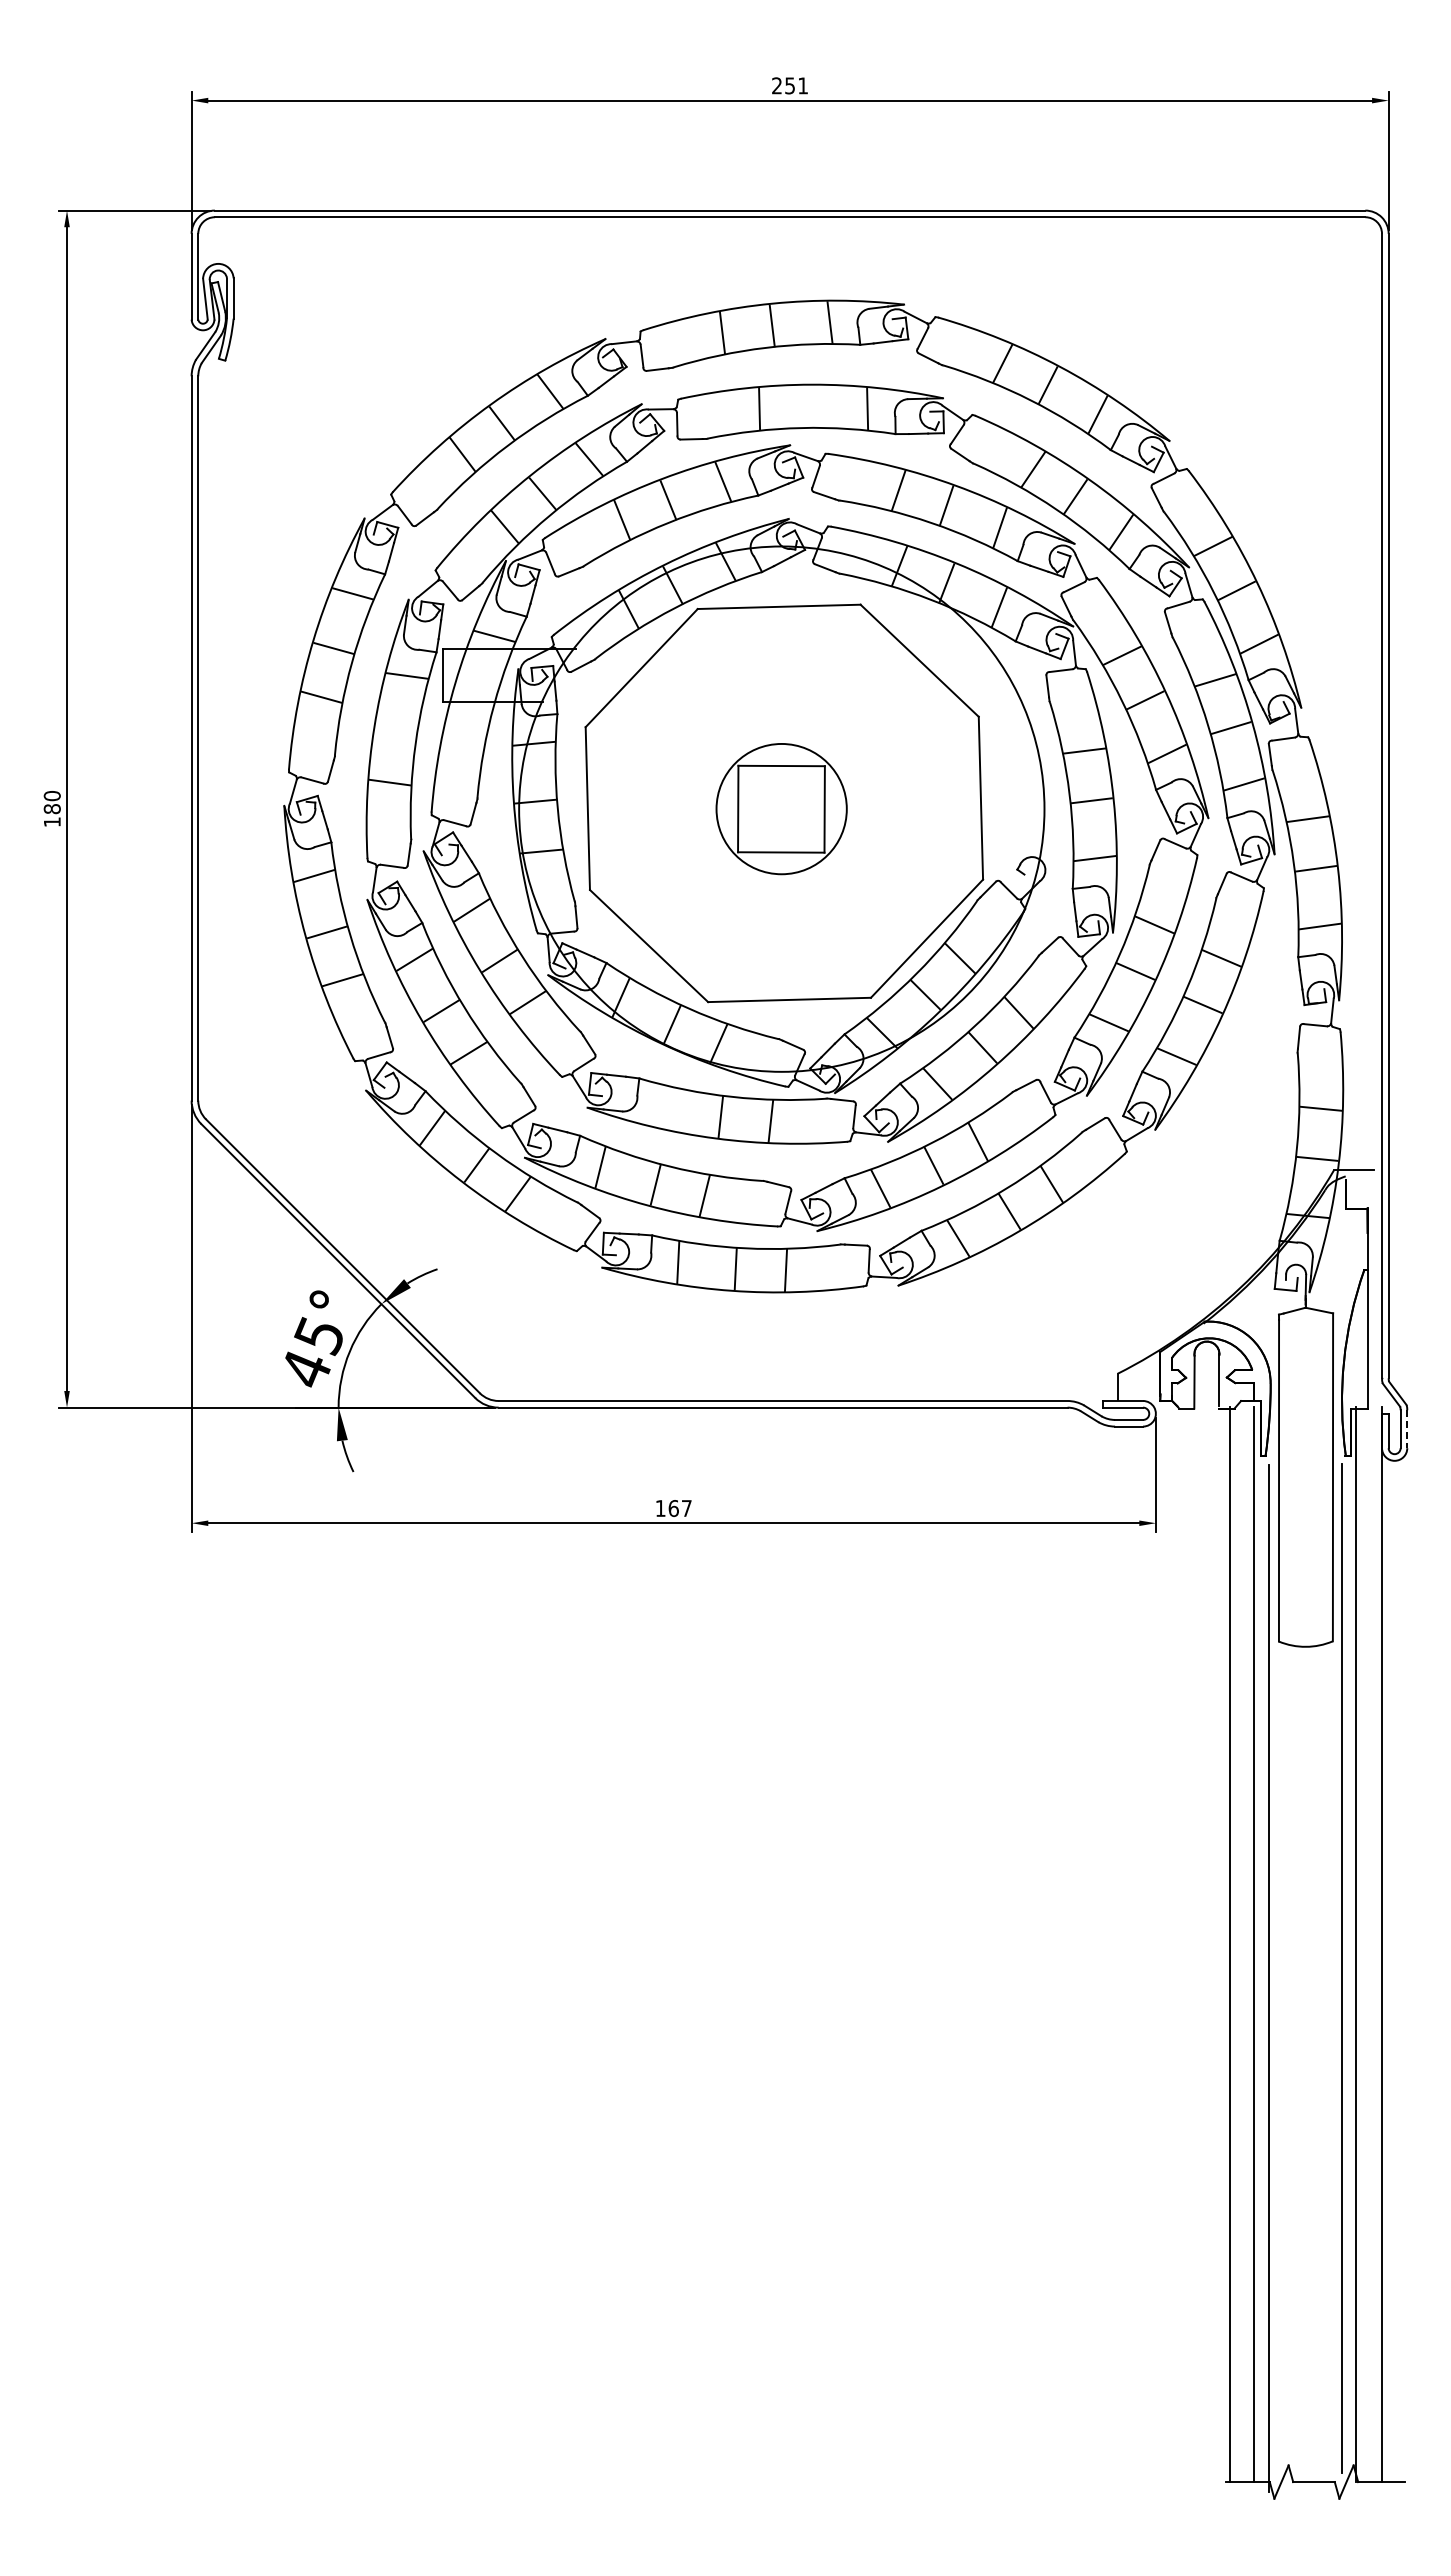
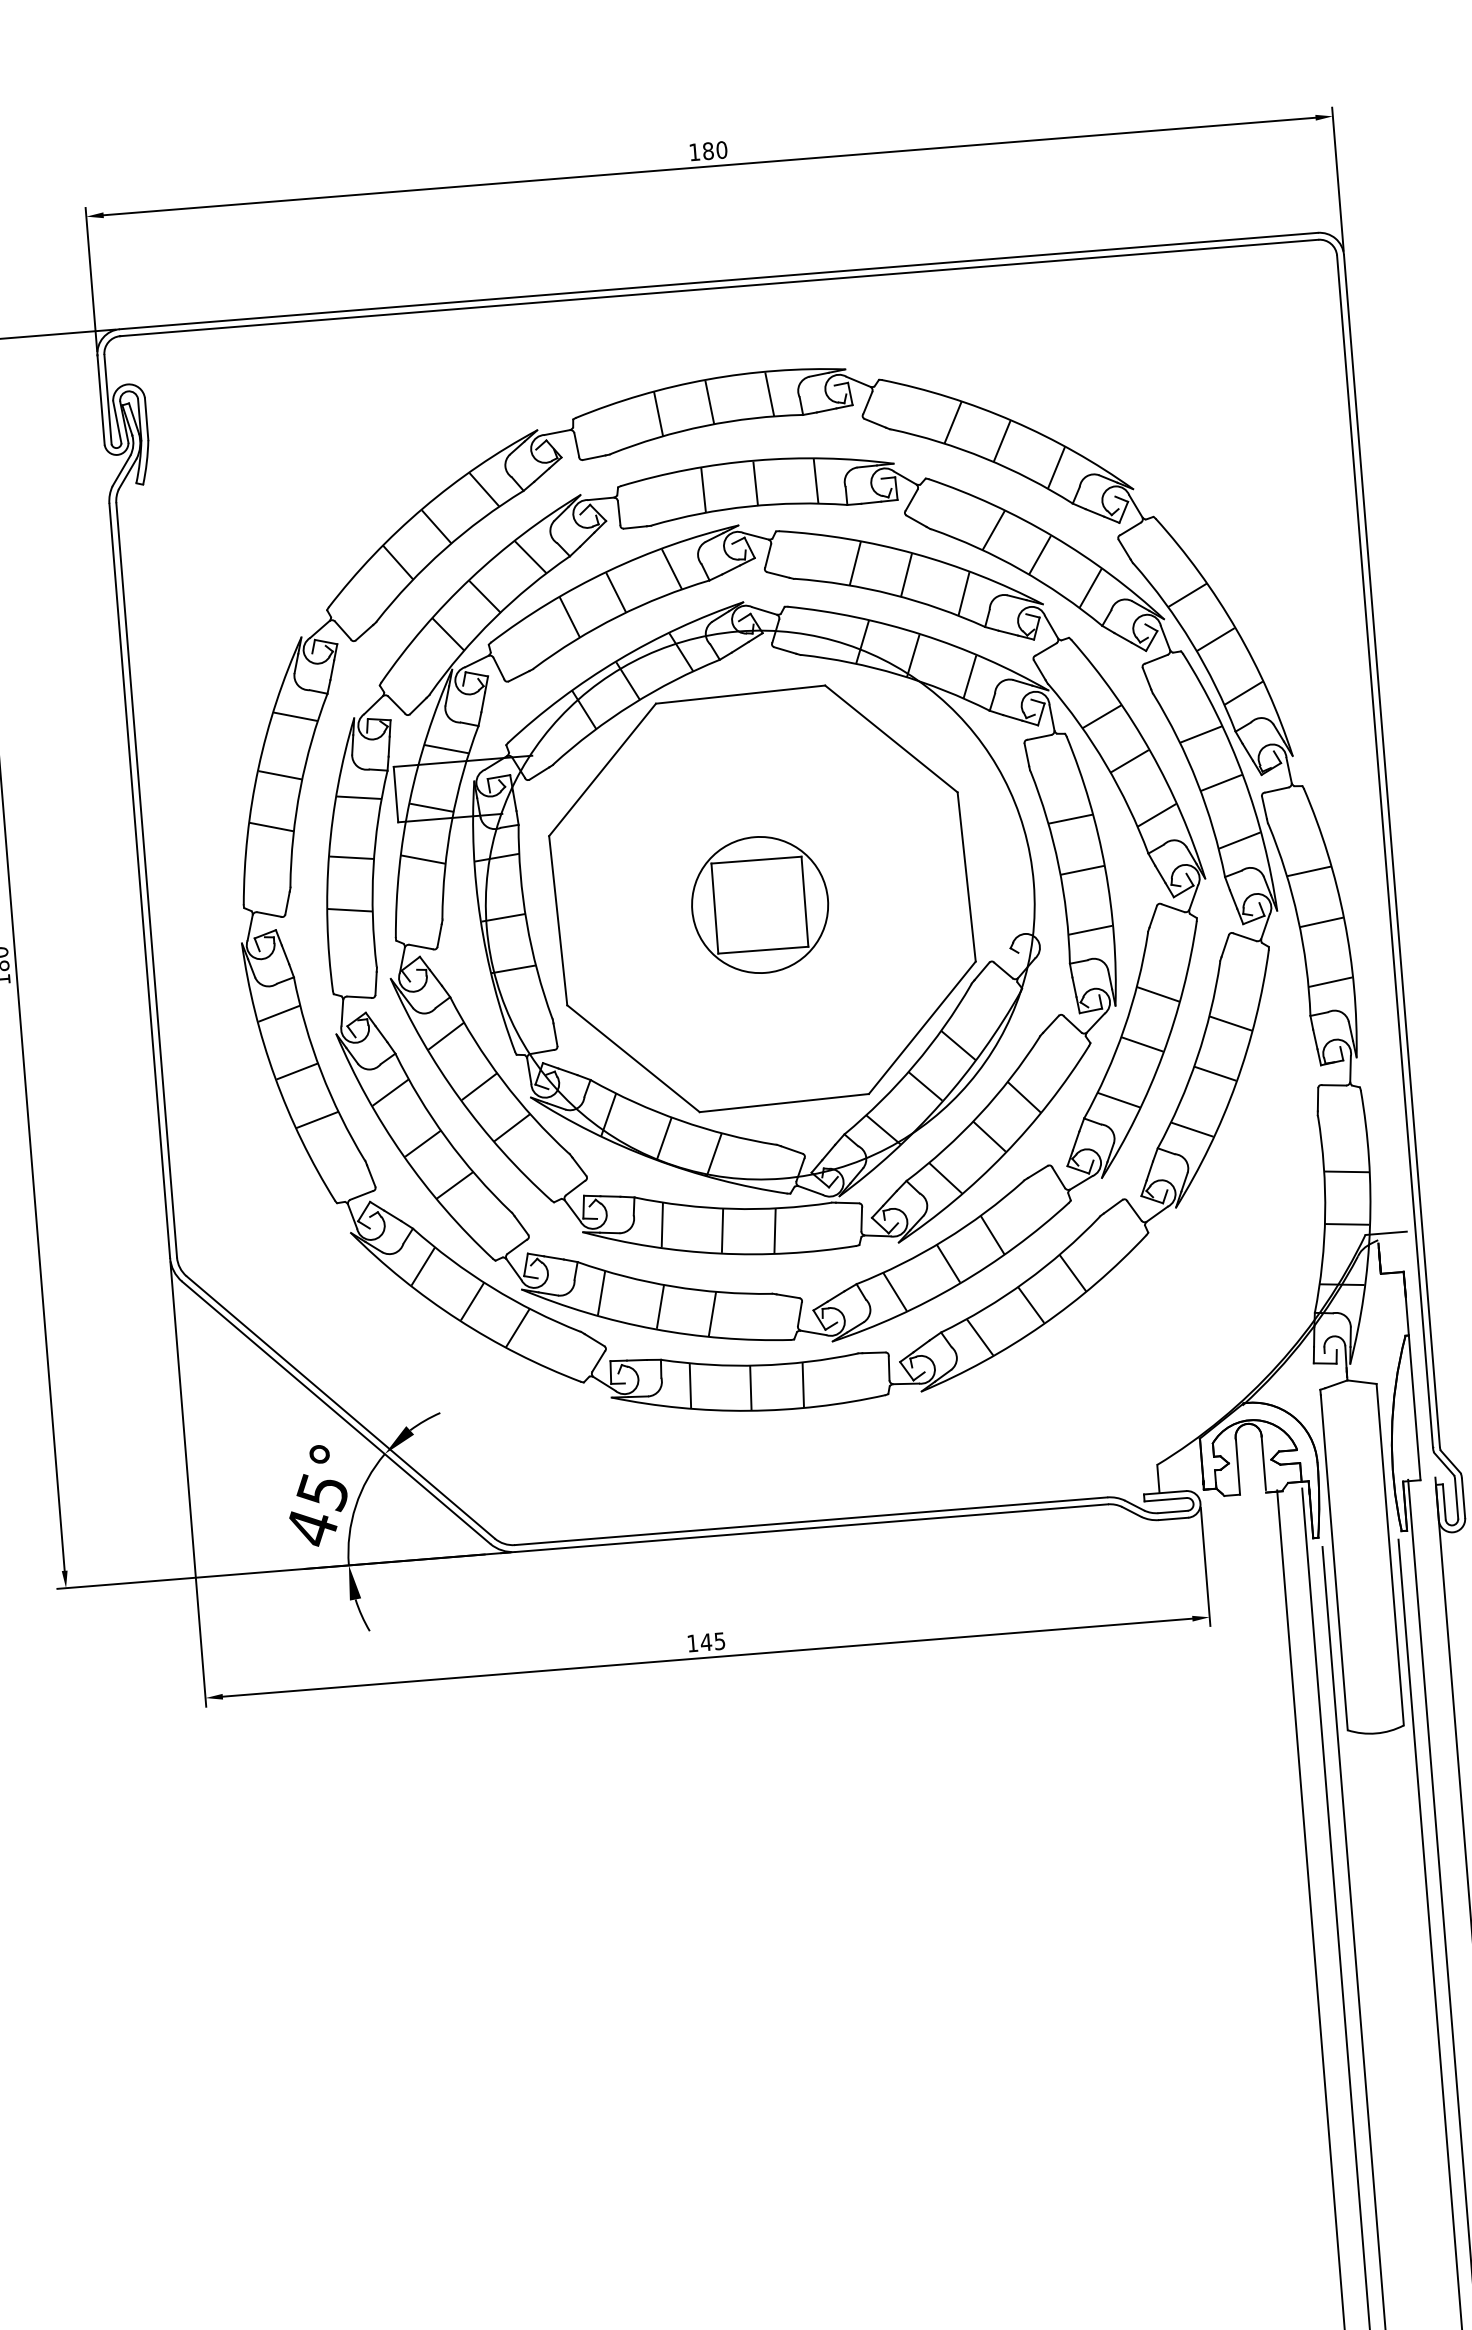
text: (790, 85) -> (708, 150), 251 -> 180
line: (809, 406) -> (755, 483), added
line: (475, 690) -> (431, 807), added
line: (395, 732) -> (351, 857), added
line: (463, 739) -> (422, 859), added
line: (663, 1106) -> (661, 1224), added
line: (1407, 1429) -> (1463, 1498), dashed -> solid
text: (679, 1508) -> (712, 1641), 167 -> 145

